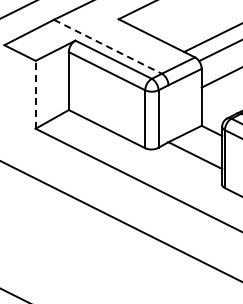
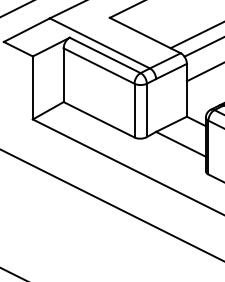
line: (108, 47) -> (100, 44), dashed -> solid
line: (35, 94) -> (32, 87), dashed -> solid

